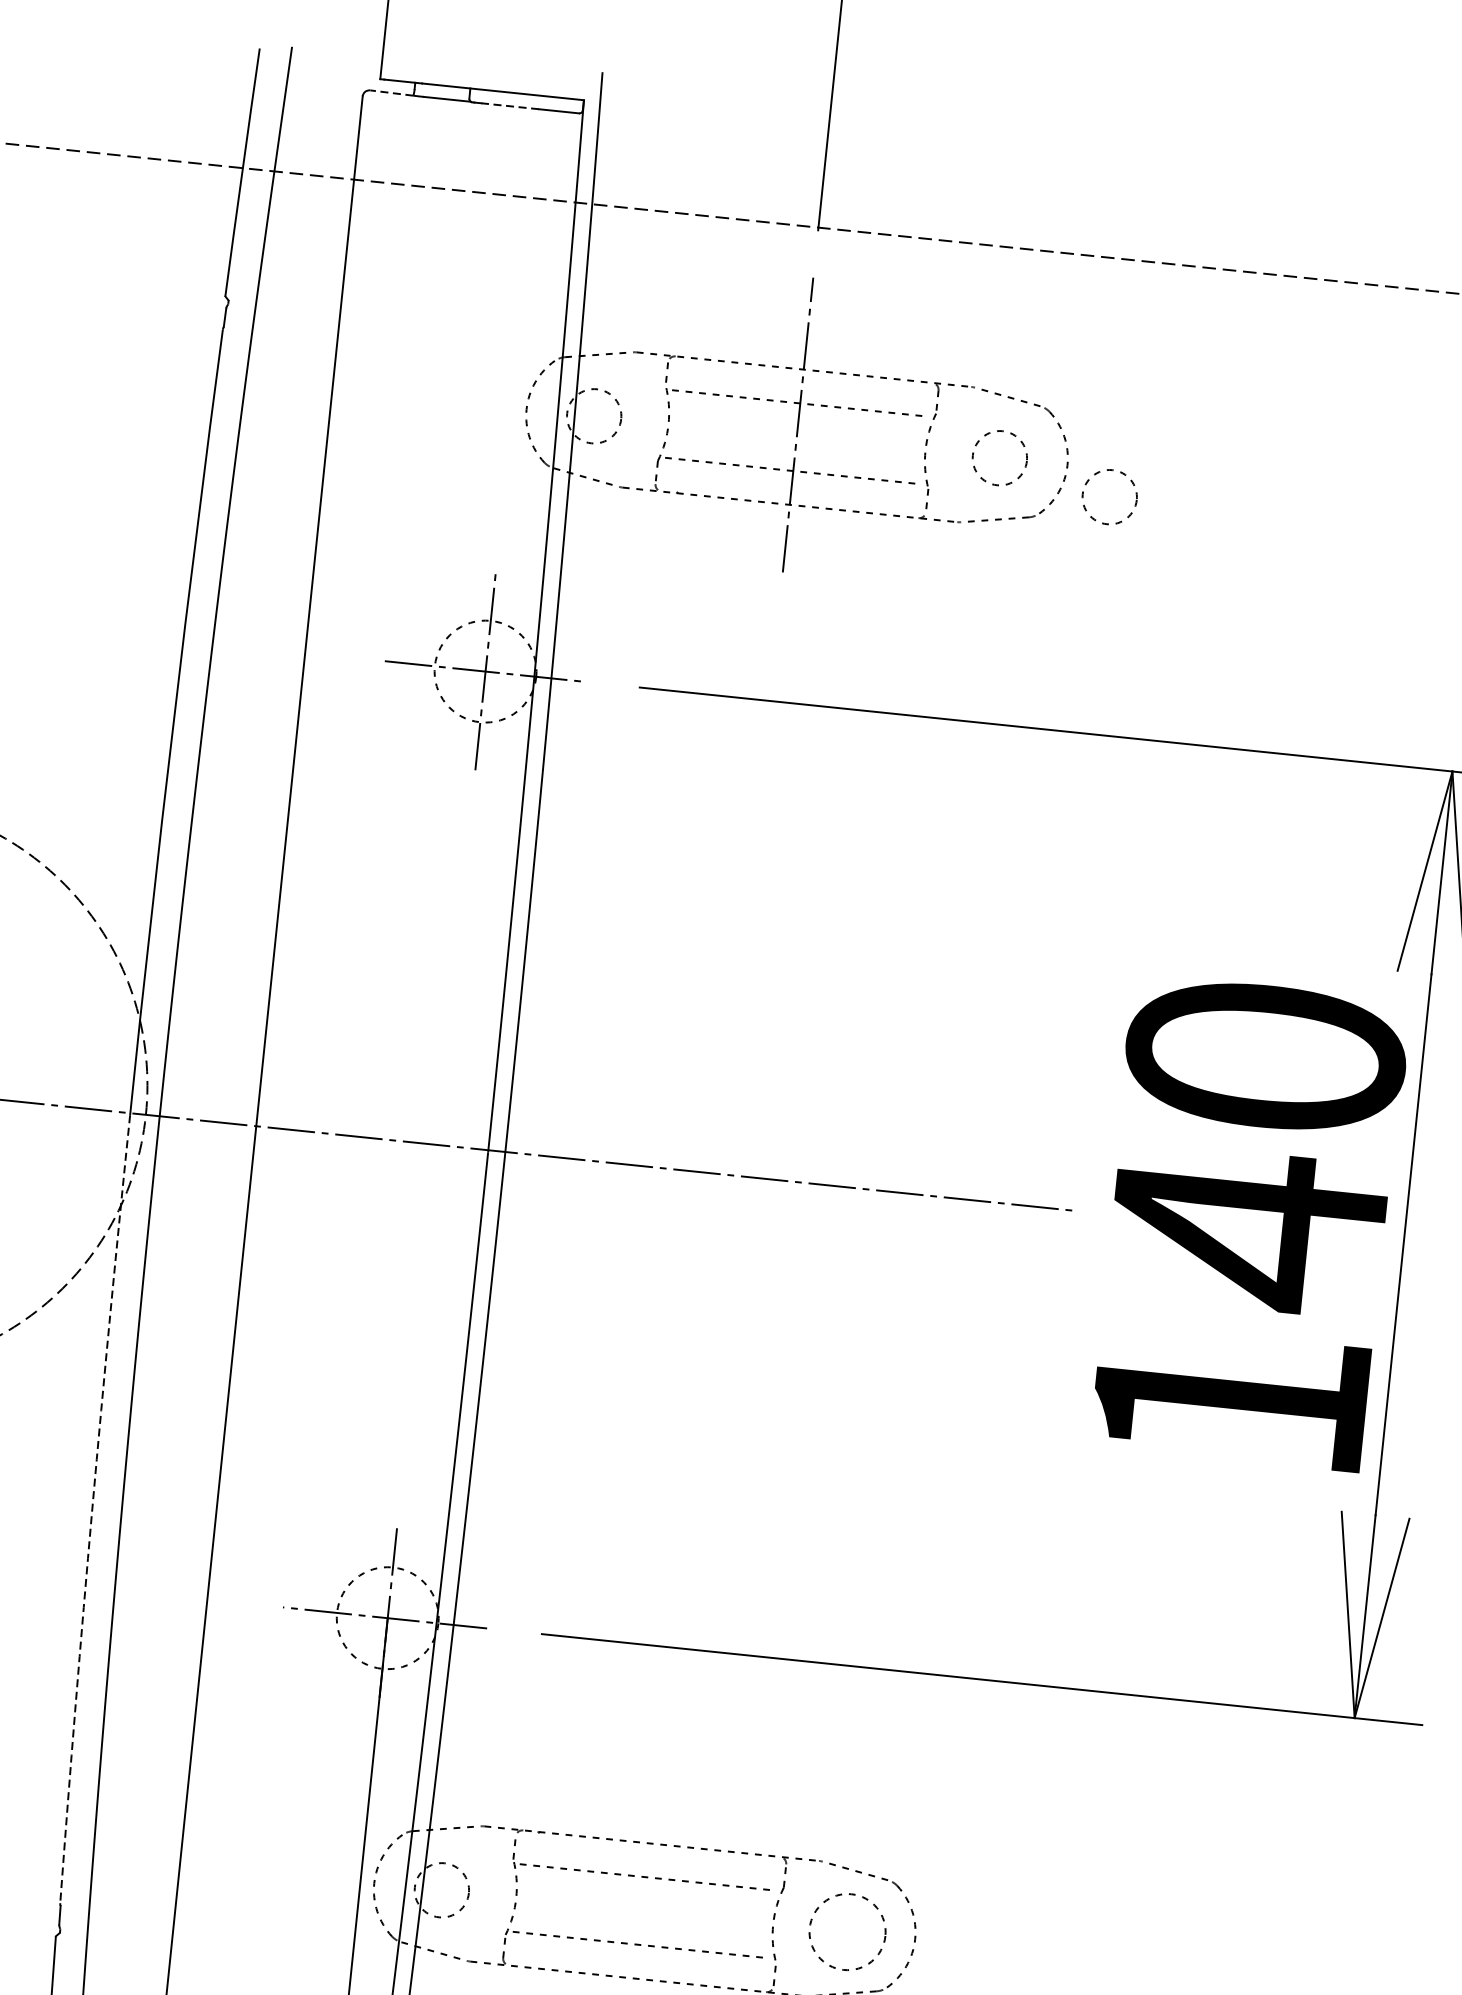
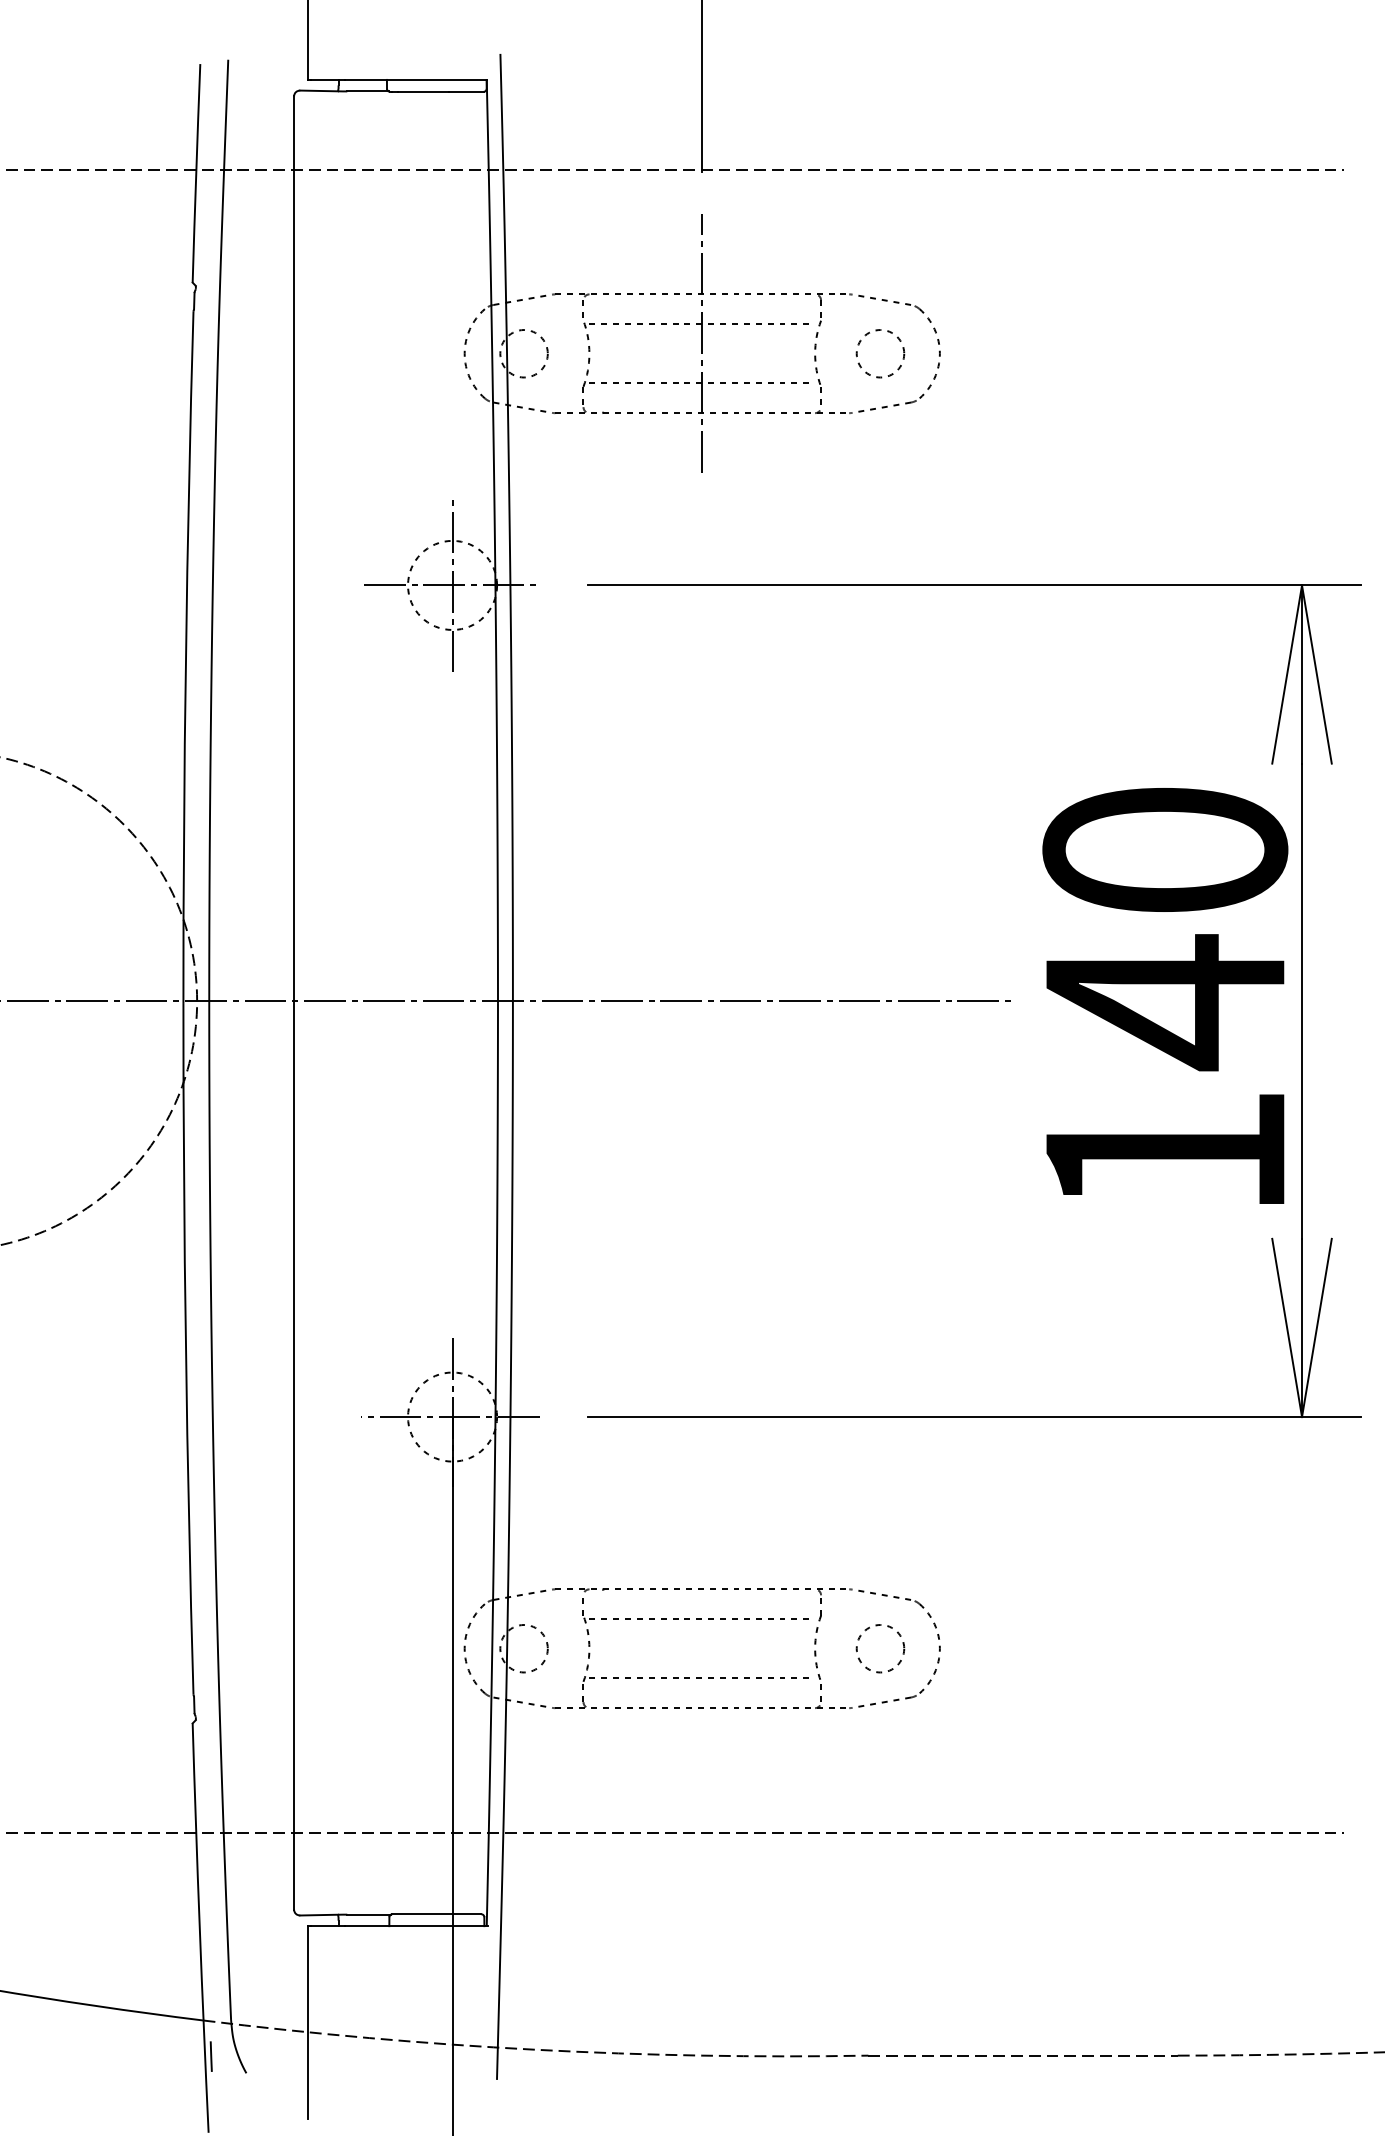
line: (392, 92) -> (319, 90), dashed -> solid
line: (509, 105) -> (422, 91), dashed -> solid
circle: (1109, 496) -> (979, 377), removed
arc: (91, 1508) -> (185, 1348), dashed -> solid
circle: (847, 1931) -> (880, 1648), size x0.71

